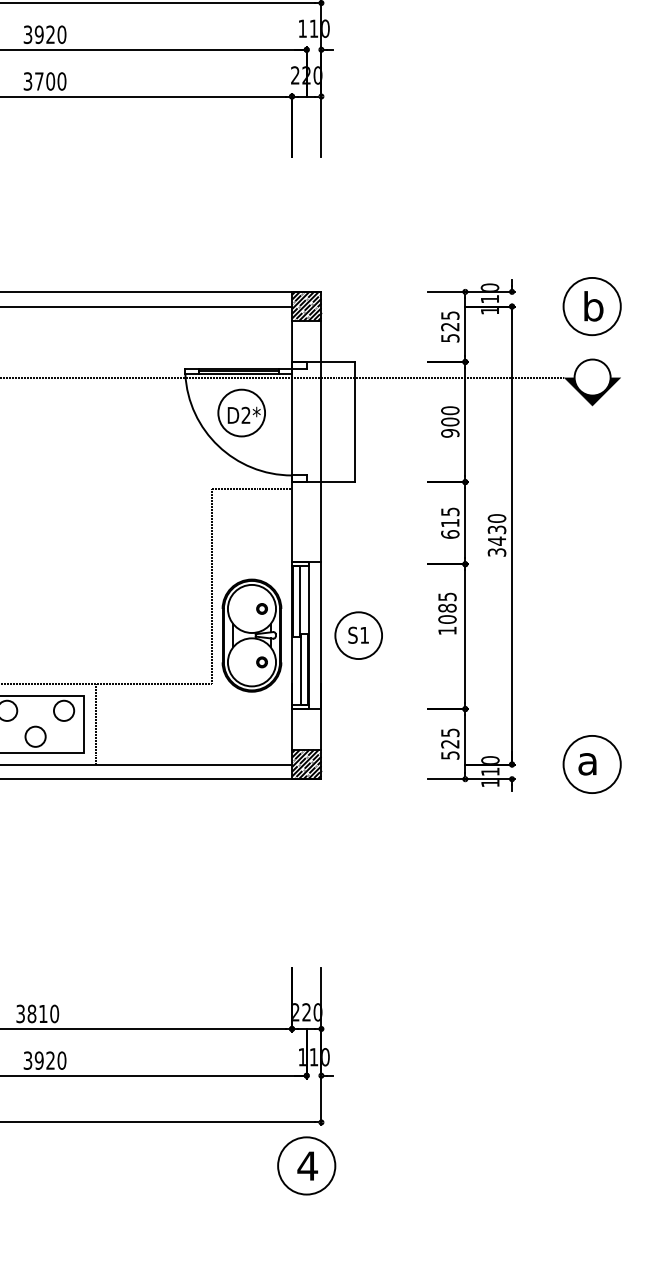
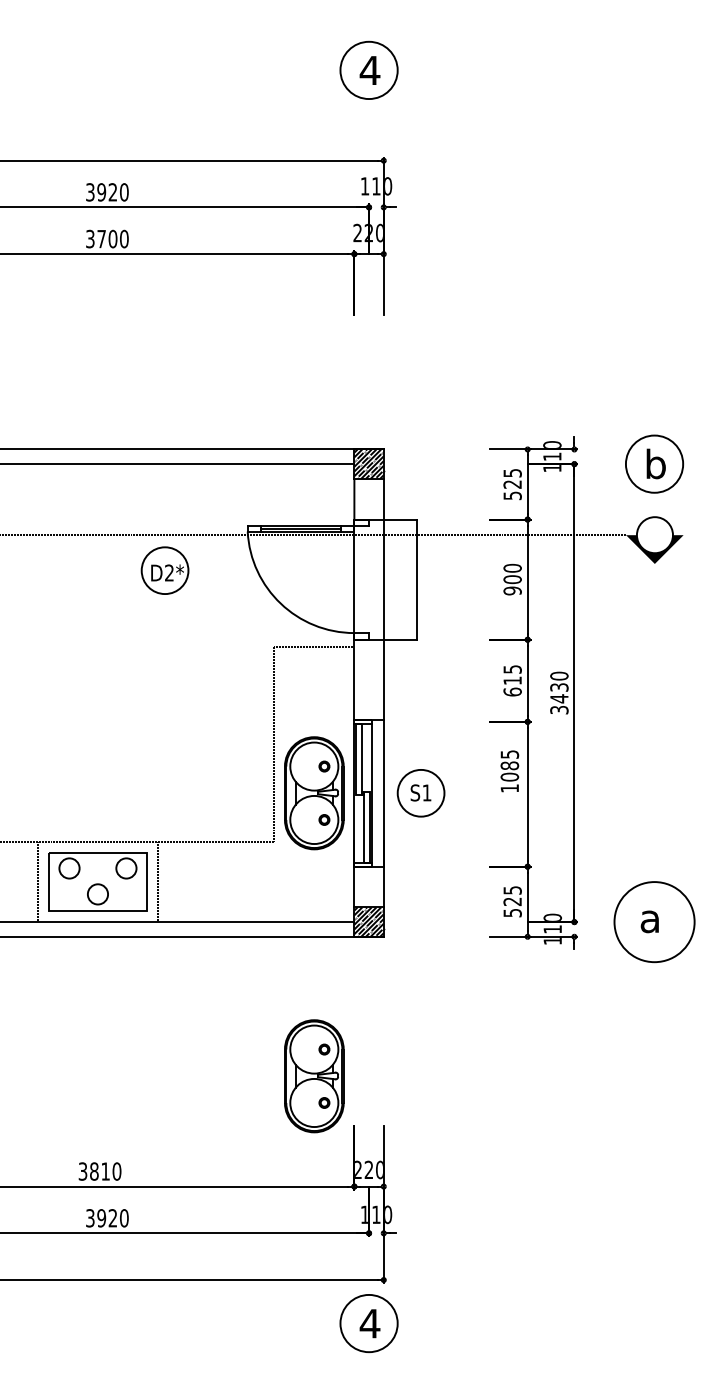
part: (241, 412) -> (164, 570), moved
circle: (592, 763) -> (654, 921), size x1.4
part: (252, 918) -> (314, 1076), added

